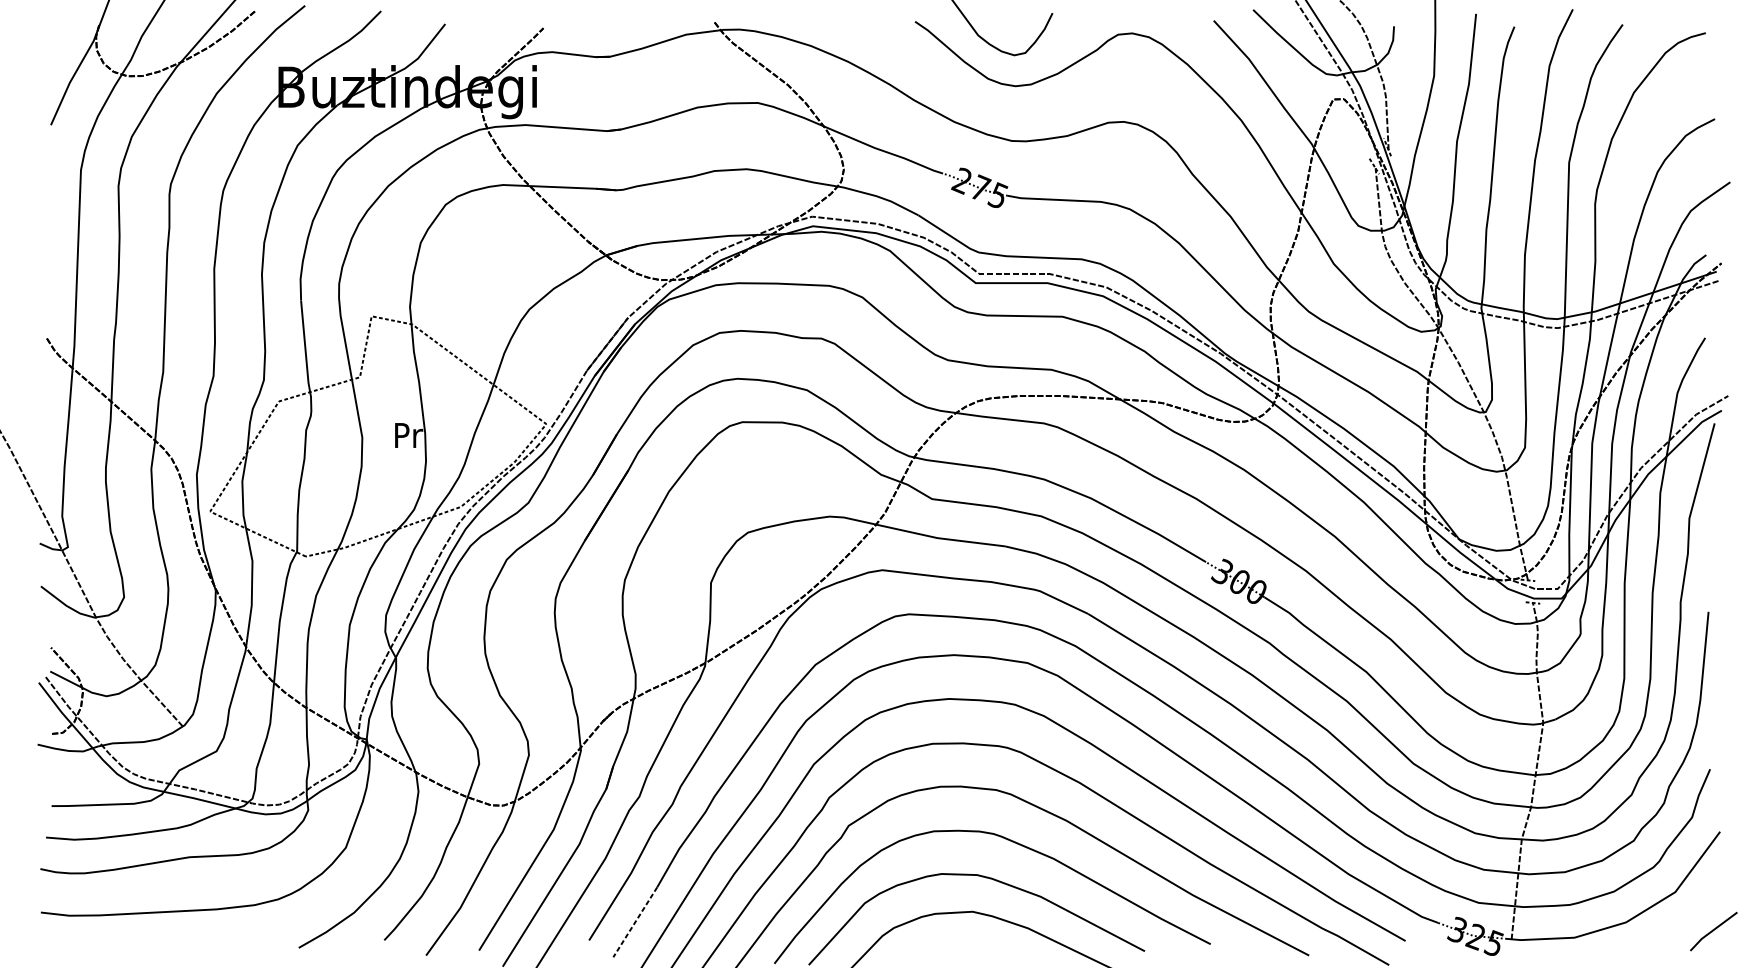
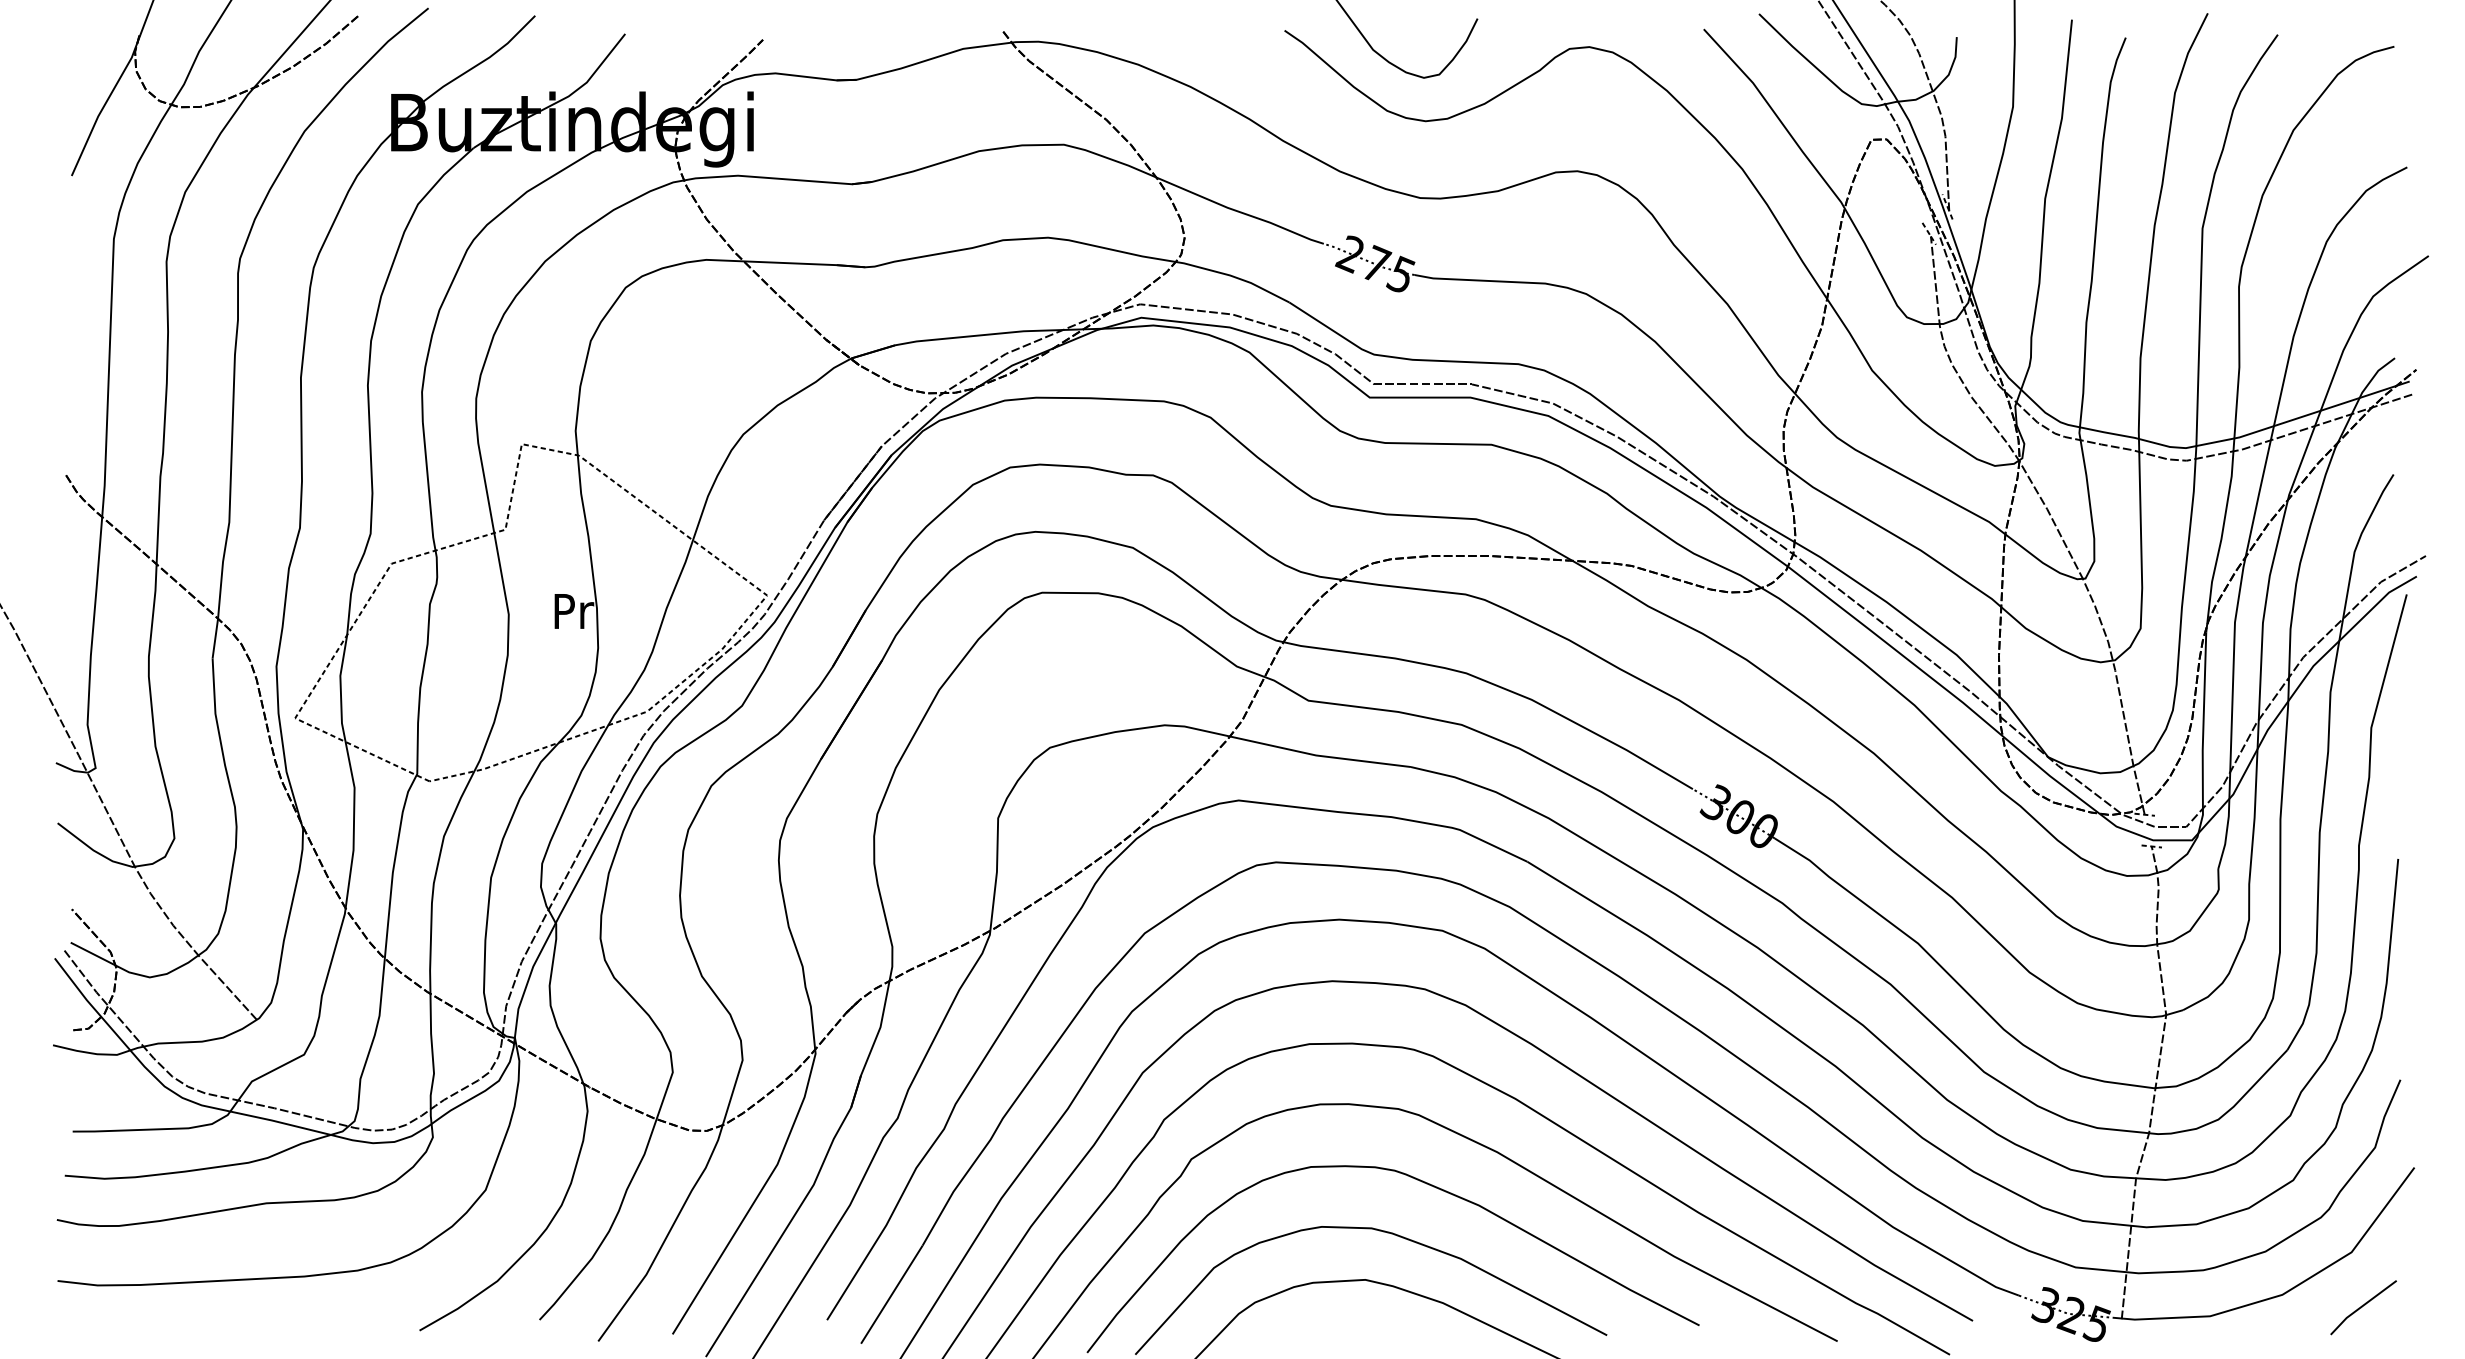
line: (635, 922) -> (891, 1294), dashed -> solid
line: (1713, 930) -> (2363, 1306), moved

